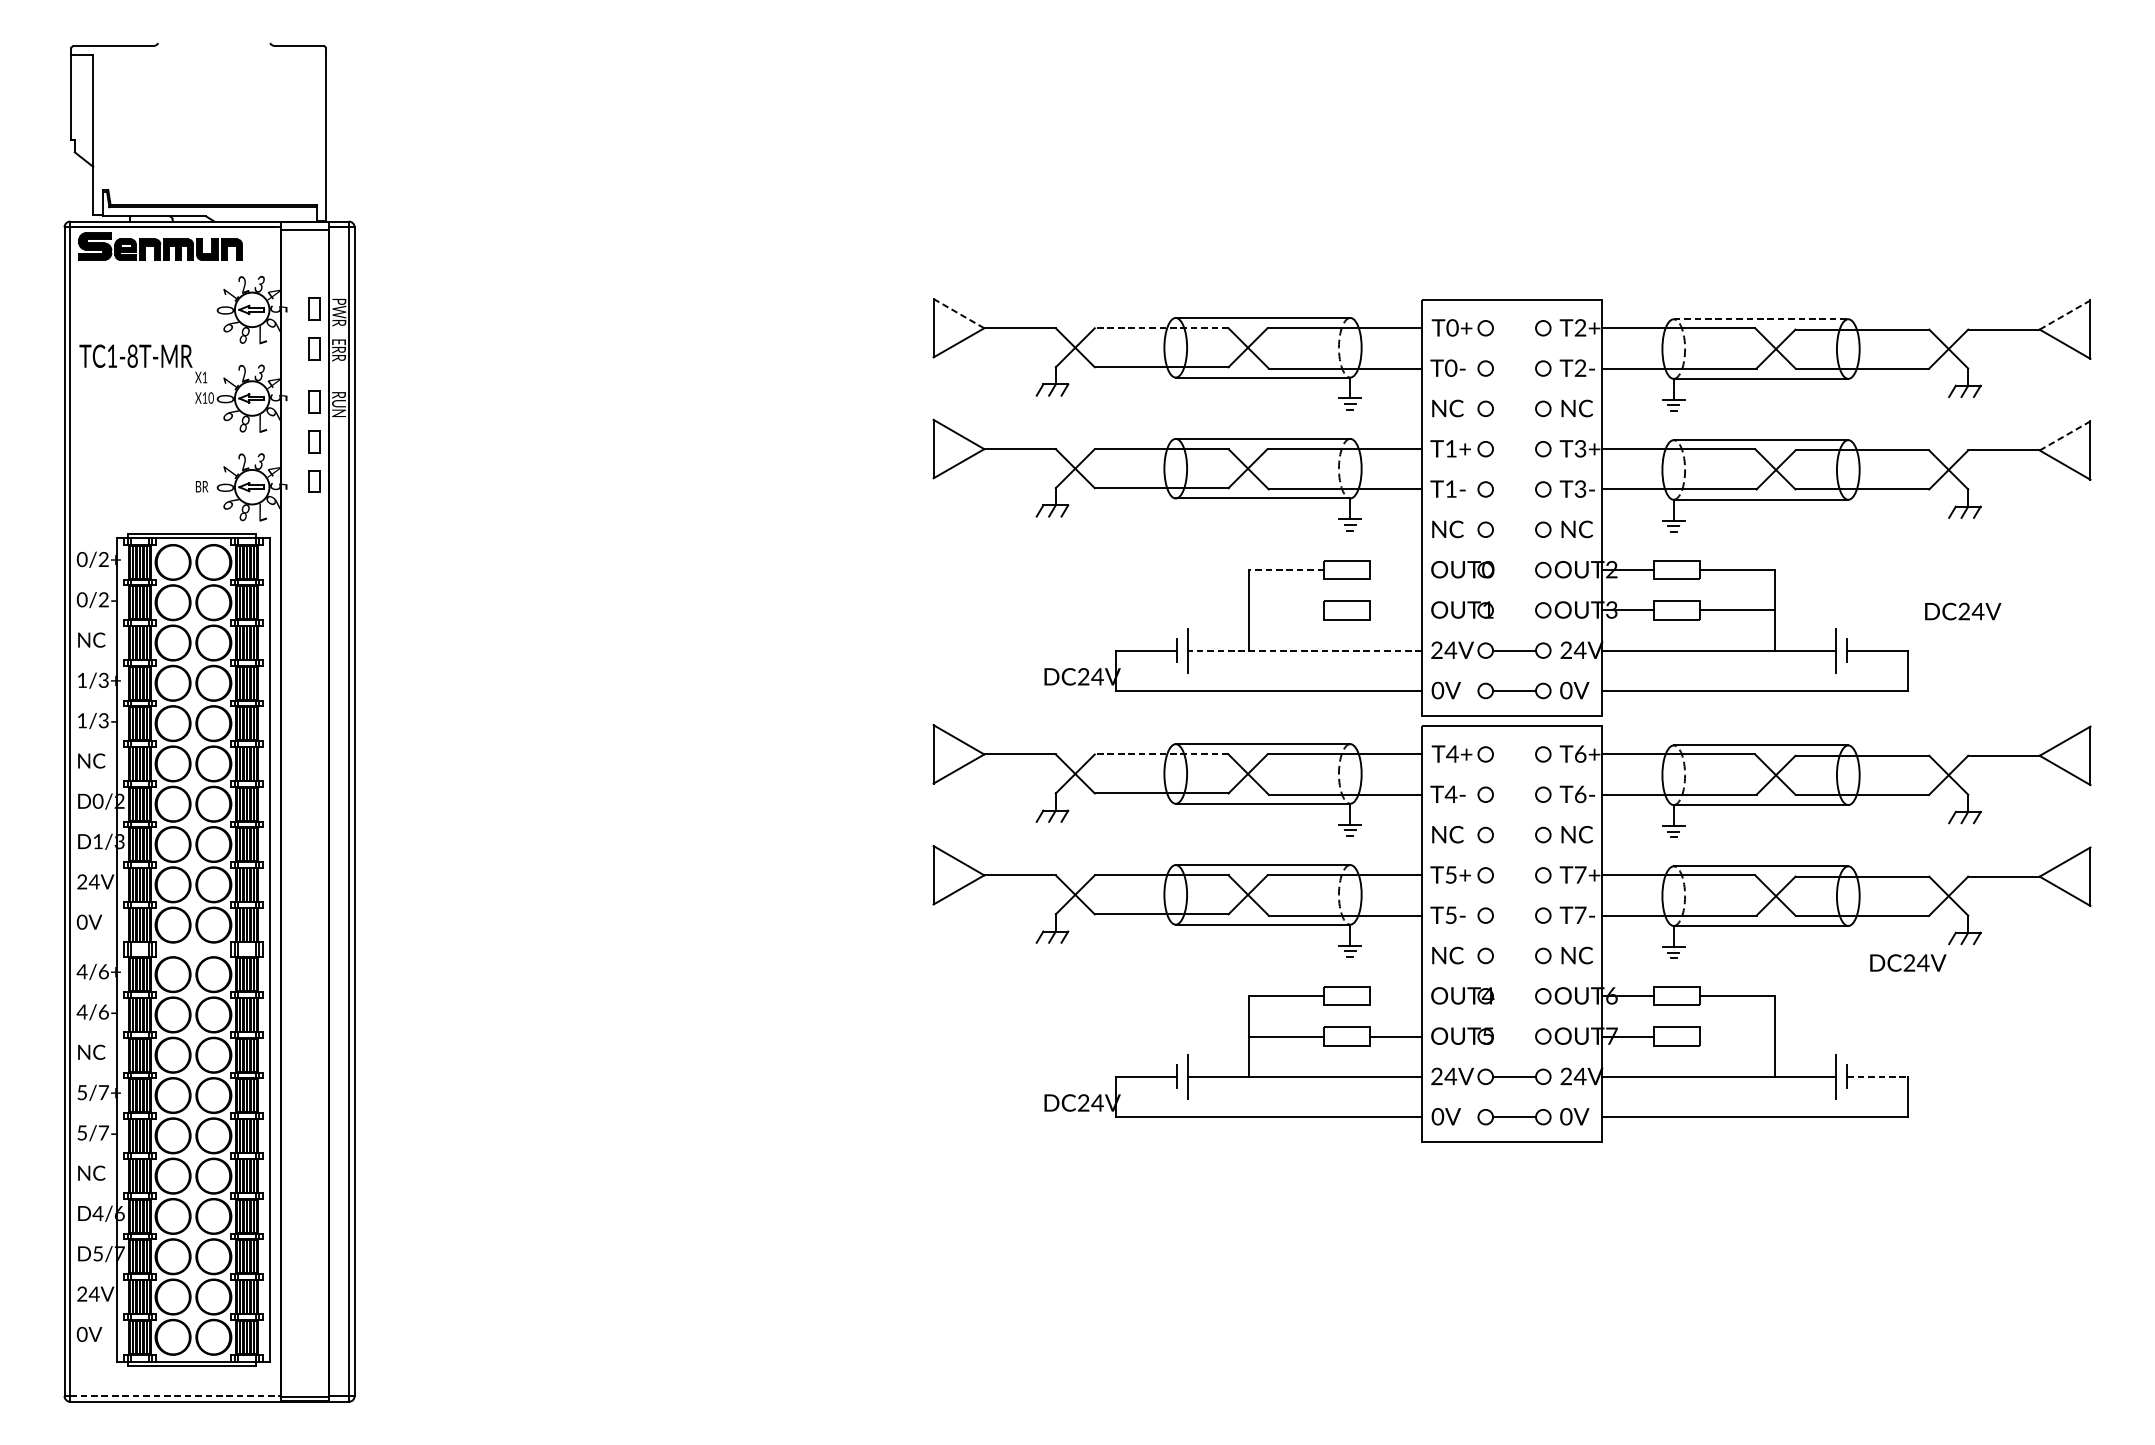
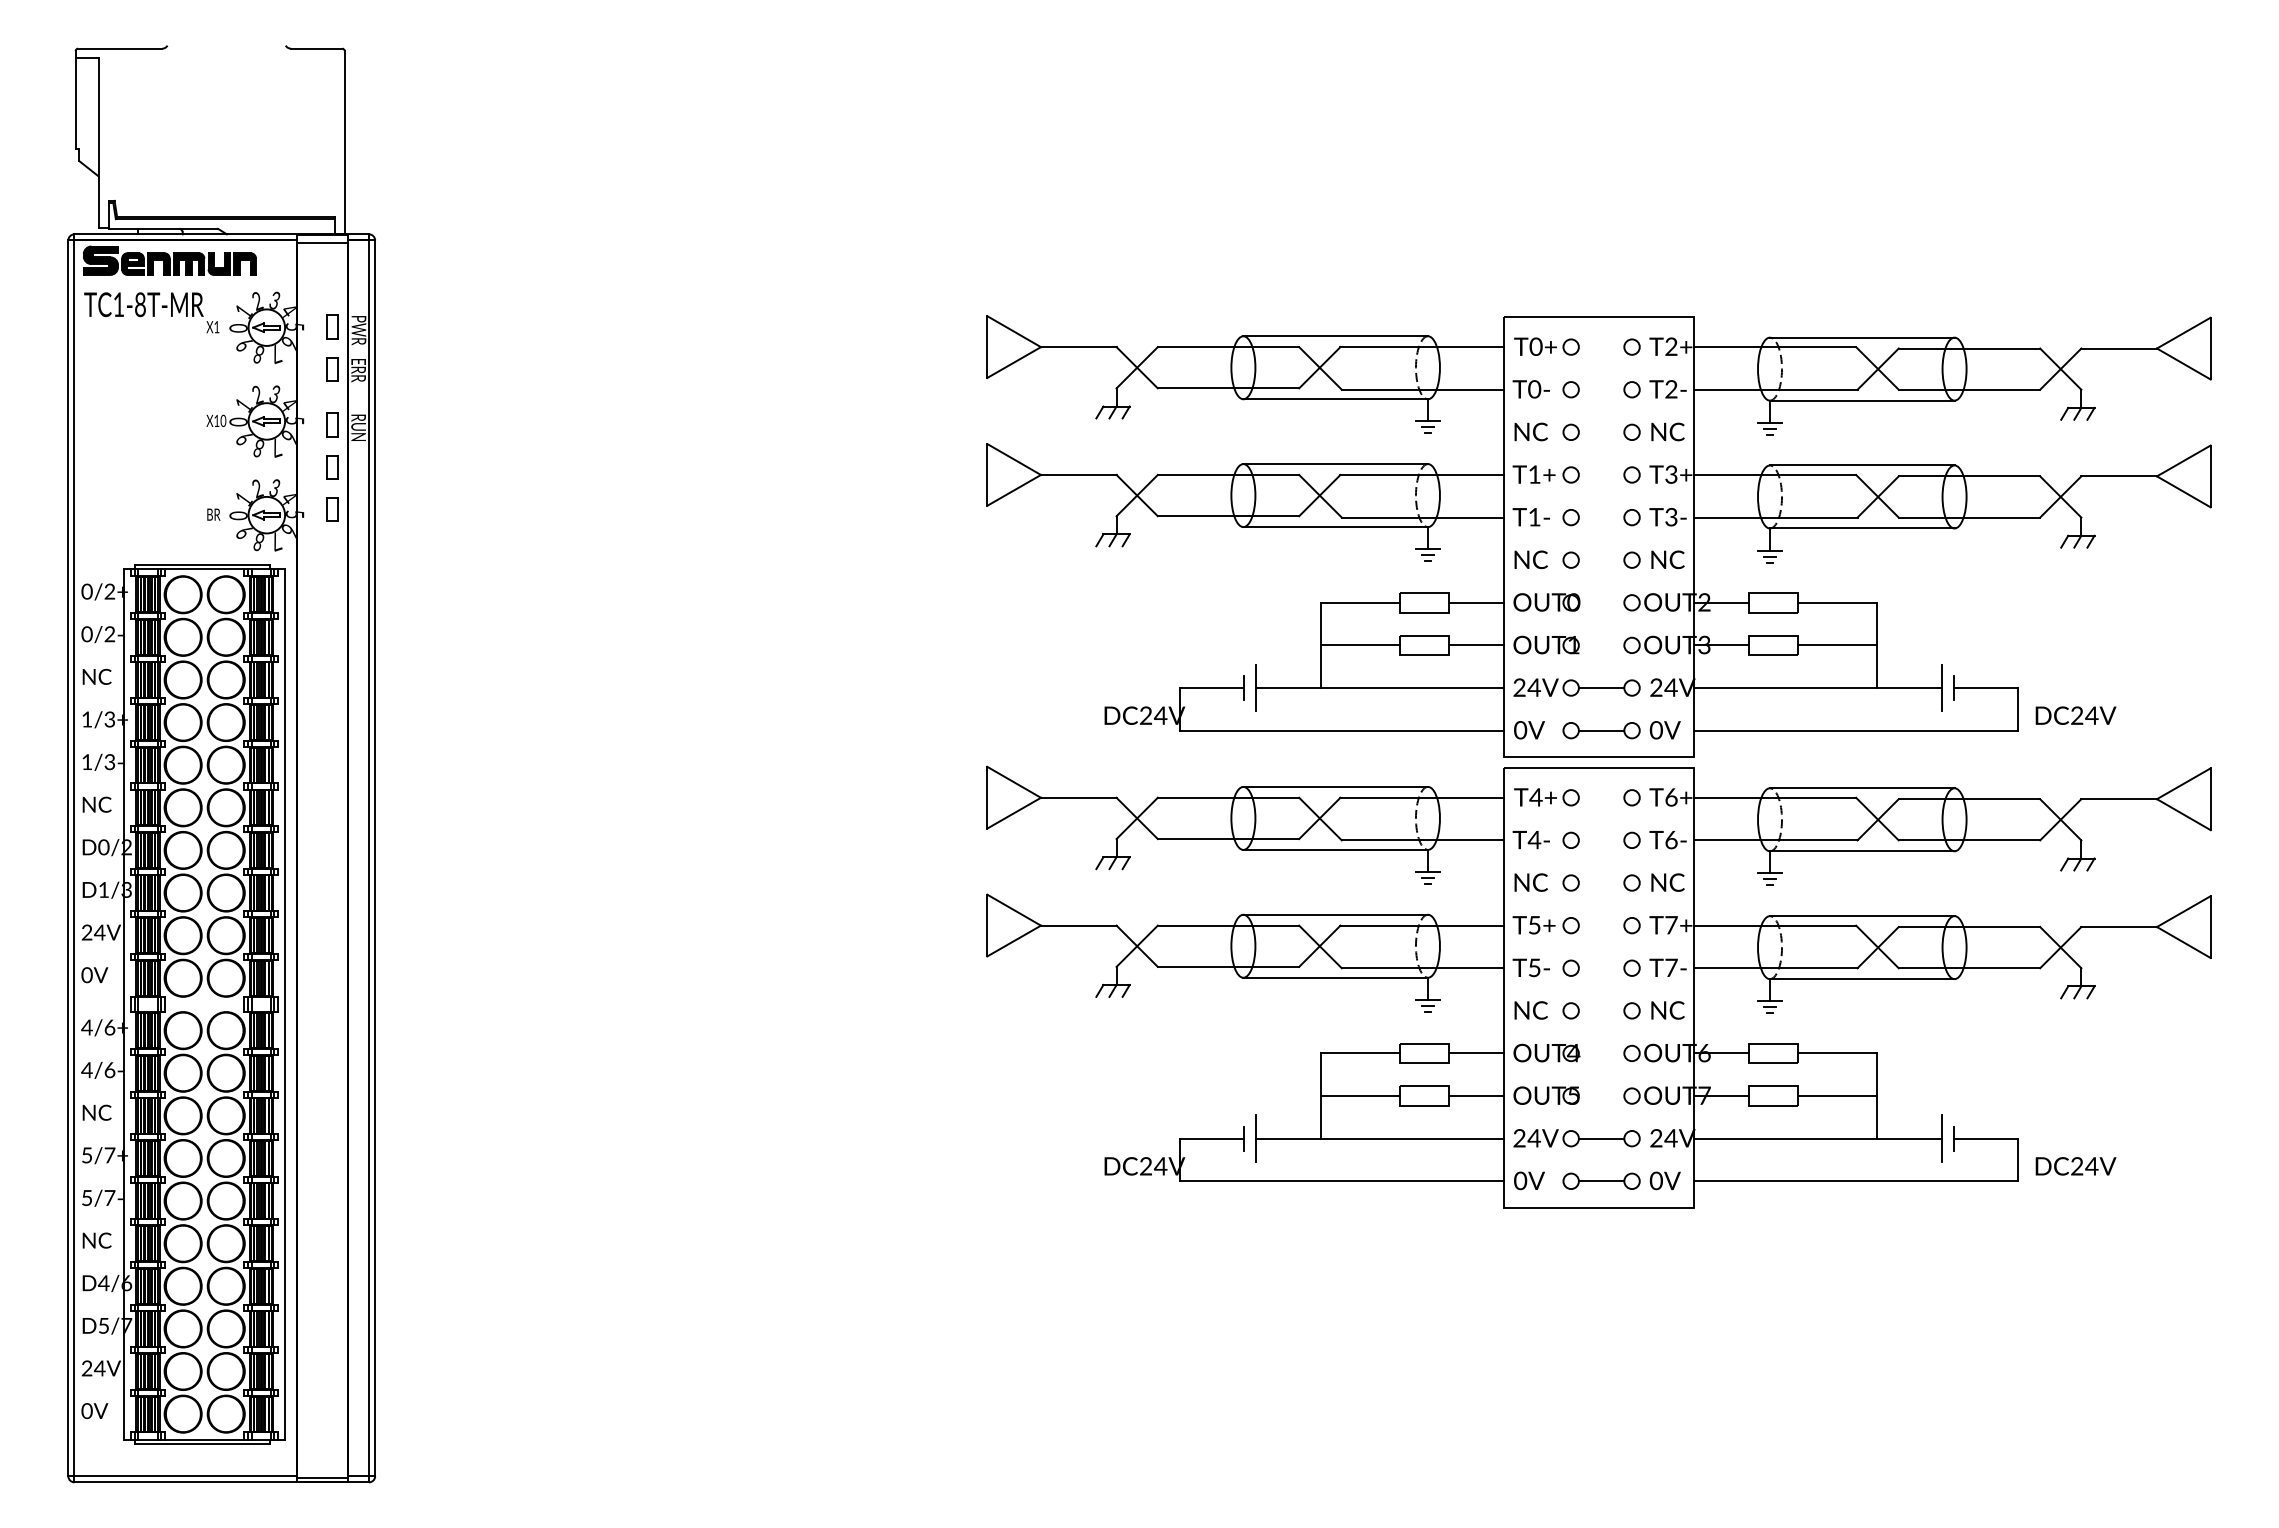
line: (959, 313) -> (1014, 331), dashed -> solid
line: (2064, 315) -> (2183, 333), dashed -> solid
line: (1761, 319) -> (1862, 337), dashed -> solid
line: (1161, 328) -> (1228, 347), dashed -> solid
text: (143, 363) -> (151, 312), moved
line: (2064, 435) -> (2183, 460), dashed -> solid
line: (1286, 569) -> (1360, 602), dashed -> solid
line: (1395, 569) -> (1475, 602), added
line: (1286, 610) -> (1360, 645), added
line: (1395, 610) -> (1475, 645), added
text: (1962, 611) -> (2075, 715), moved
line: (1305, 651) -> (1380, 688), dashed -> solid
line: (1161, 754) -> (1228, 797), dashed -> solid
text: (1907, 963) -> (2075, 1166), moved
line: (1395, 996) -> (1475, 1053), added
line: (1737, 1036) -> (1837, 1096), added
line: (1878, 1076) -> (1986, 1138), dashed -> solid
line: (176, 1396) -> (186, 1476), dashed -> solid

